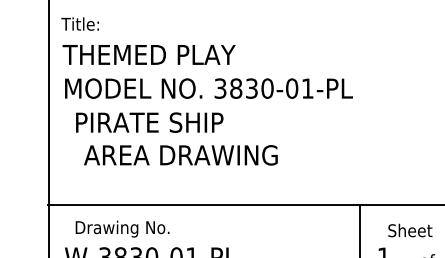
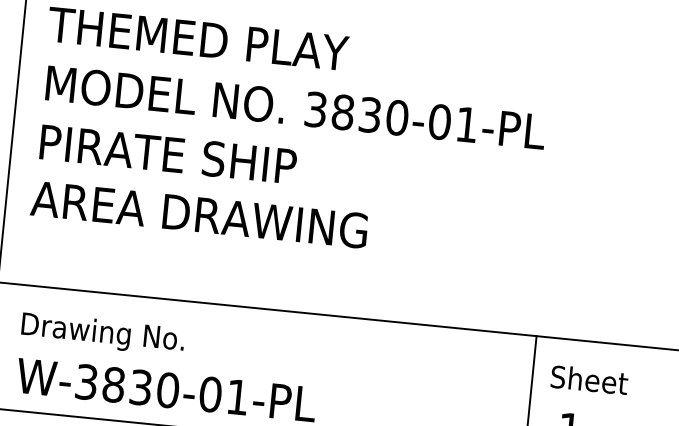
text: (149, 122) -> (168, 154), moved
text: (180, 155) -> (198, 214), moved
text: (122, 228) -> (102, 333), moved
text: (410, 230) -> (589, 379), moved

